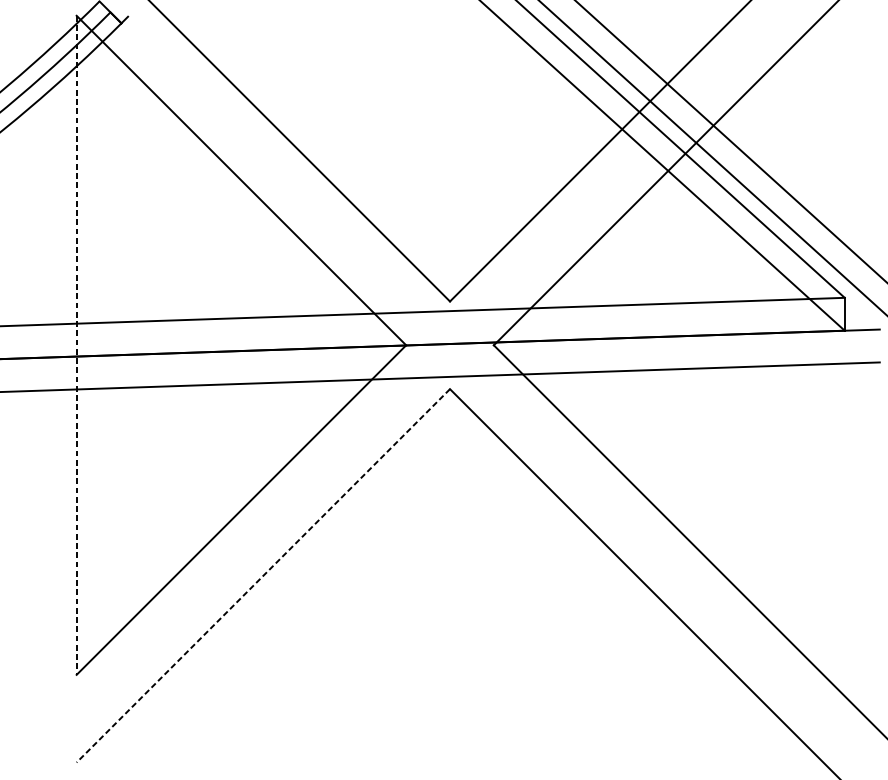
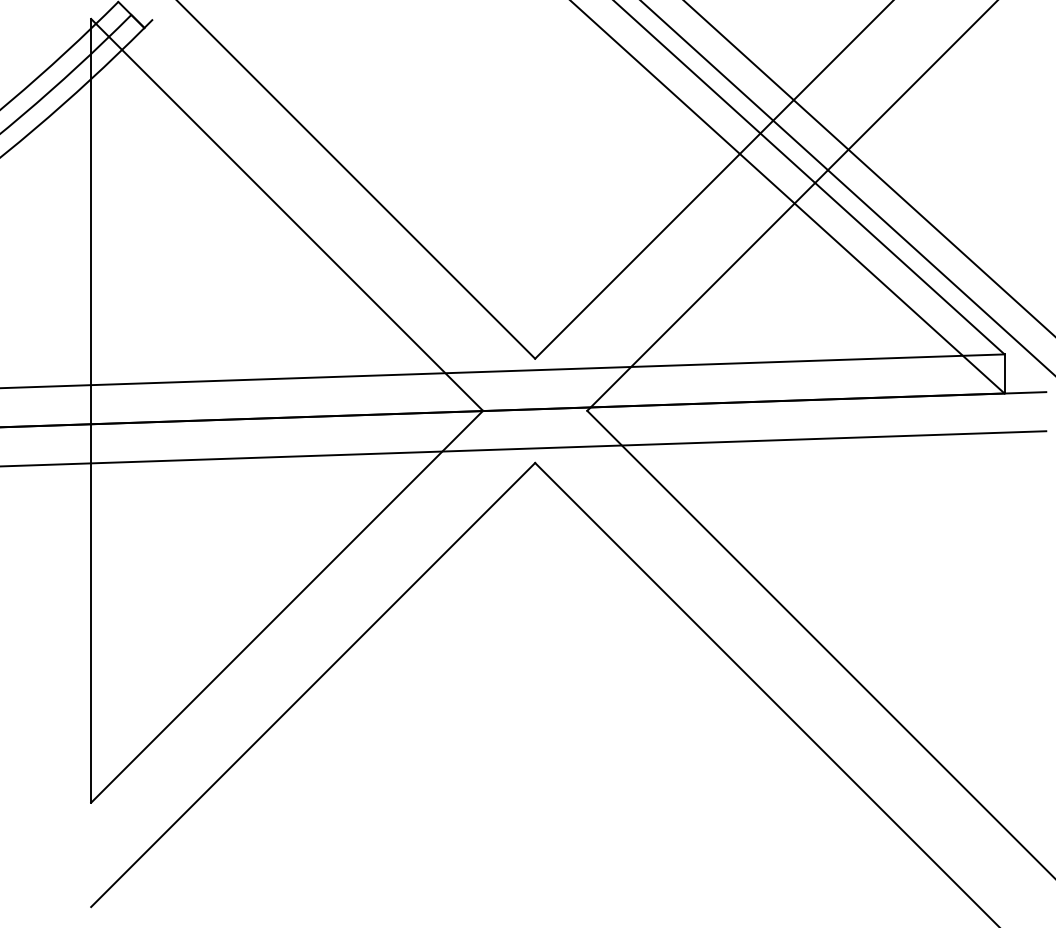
line: (76, 345) -> (91, 410), dashed -> solid
line: (263, 576) -> (313, 685), dashed -> solid

